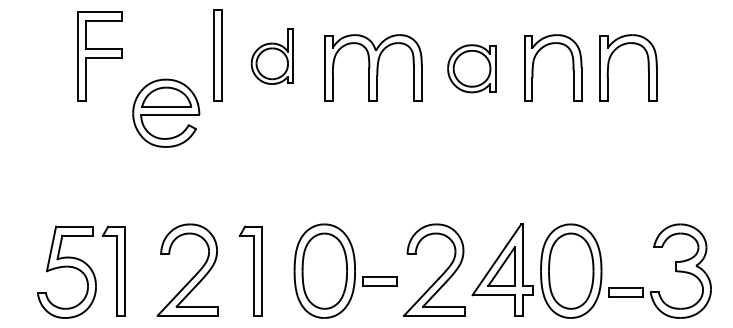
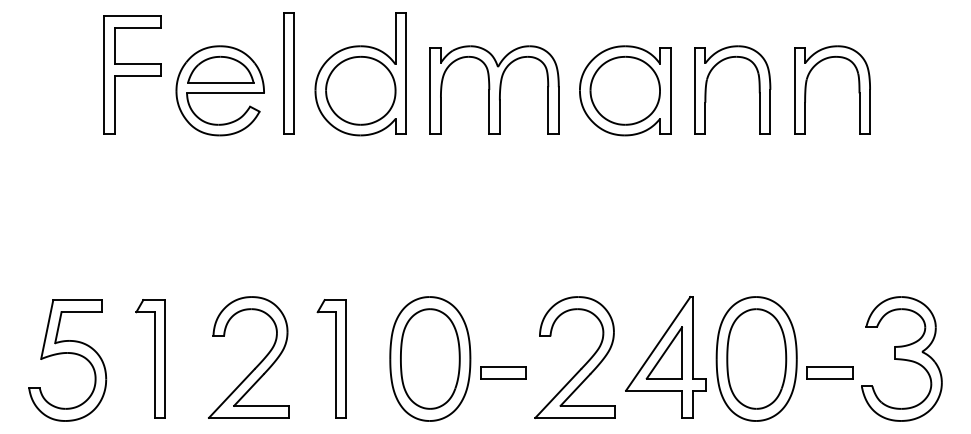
part: (272, 56) -> (360, 74), size x1.67
part: (472, 68) -> (625, 90), size x1.43
part: (165, 113) -> (219, 90), moved
part: (66, 267) -> (67, 353), moved
part: (625, 292) -> (829, 372), moved

